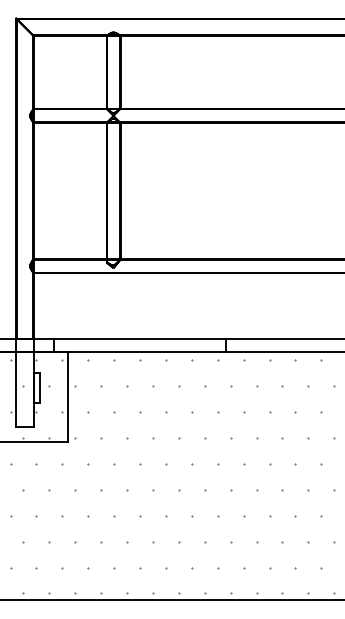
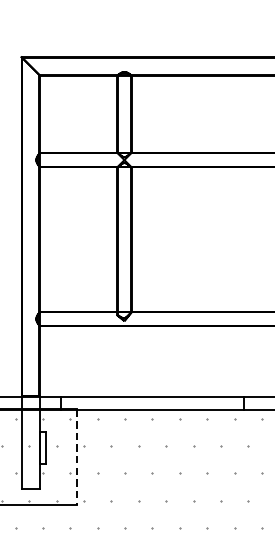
line: (68, 396) -> (76, 456), solid -> dashed

